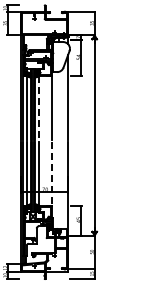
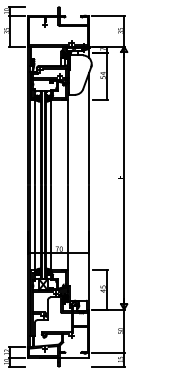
line: (39, 107) -> (51, 141), dashed -> solid
line: (51, 173) -> (67, 227), dashed -> solid

